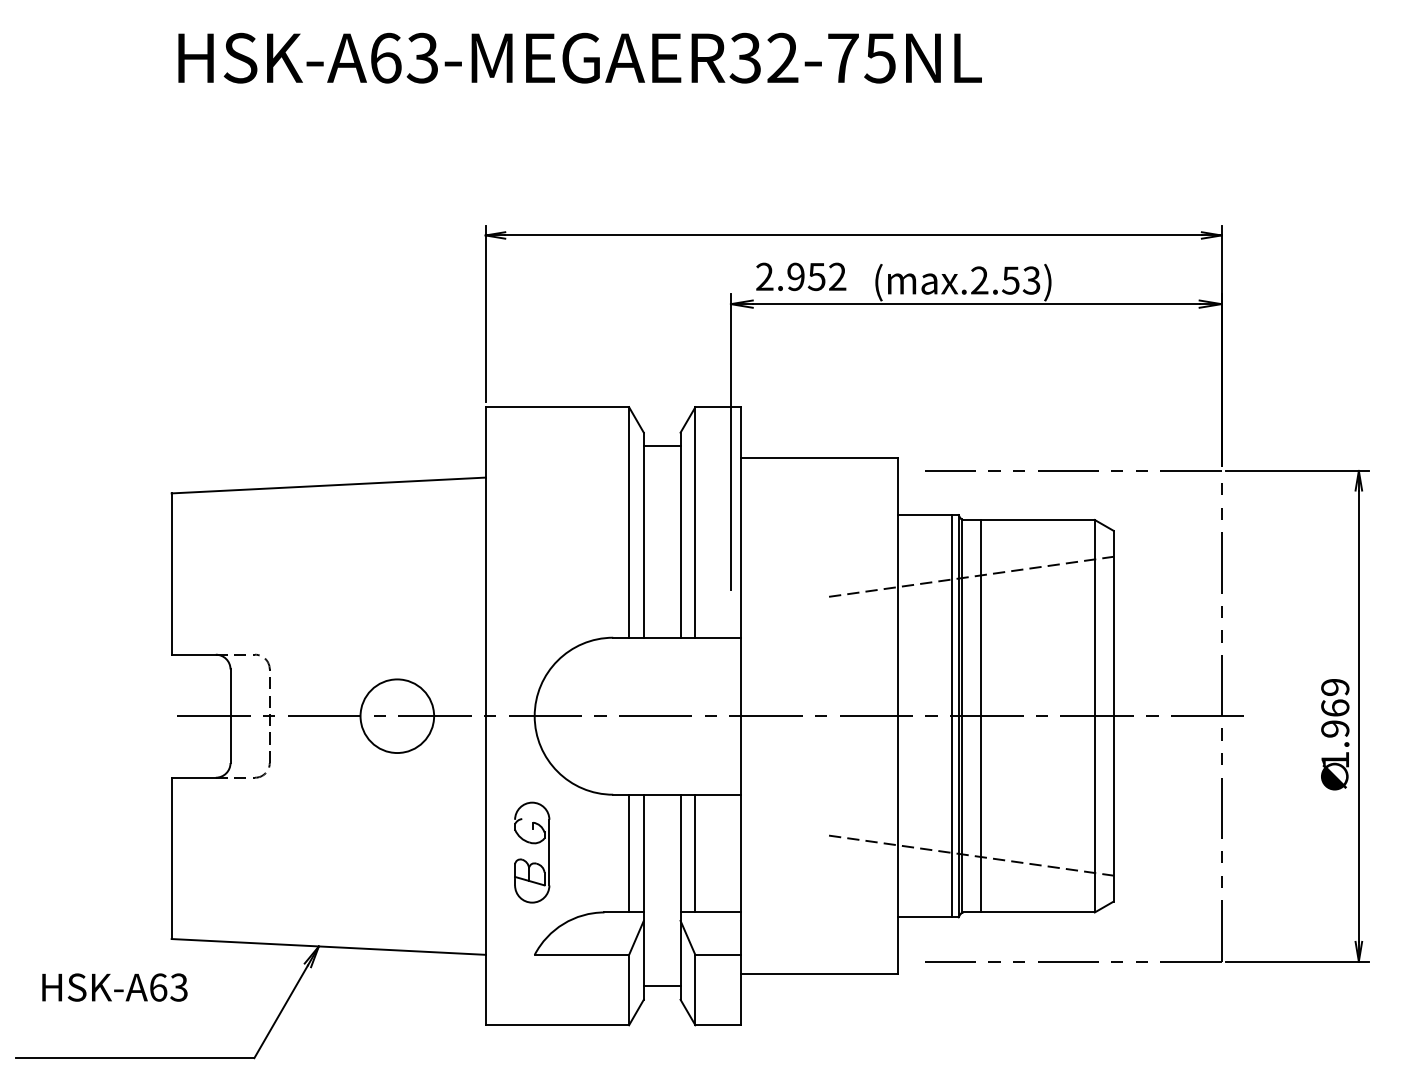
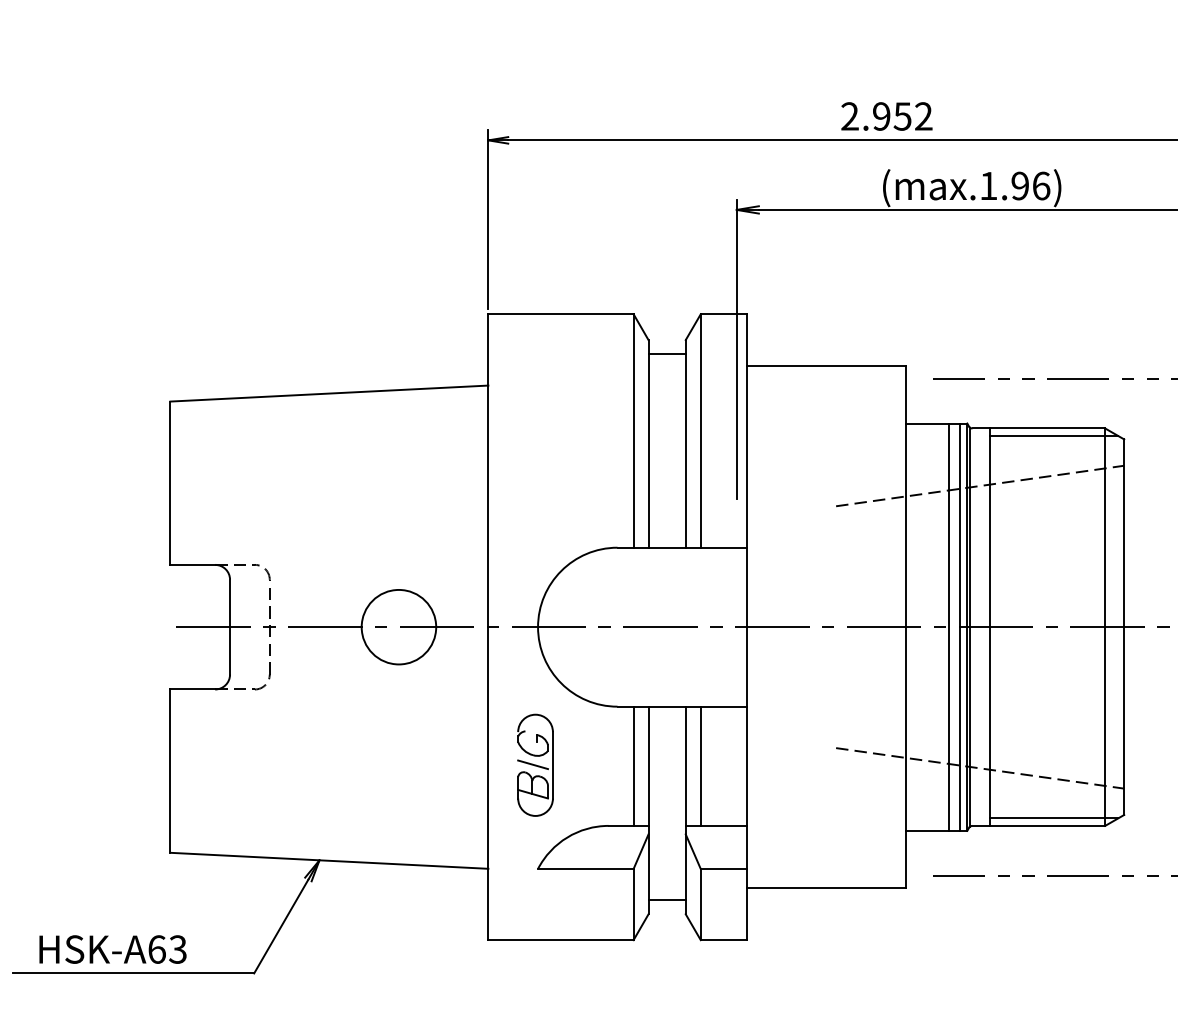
text: (801, 276) -> (887, 116), moved
text: (1005, 280) -> (1014, 185), (max.2.53) -> (max.1.96)
line: (1044, 527) -> (1054, 436), added
line: (940, 716) -> (948, 627), added
line: (529, 851) -> (532, 764), added
line: (1044, 905) -> (1054, 818), added
text: (114, 987) -> (112, 949), moved

